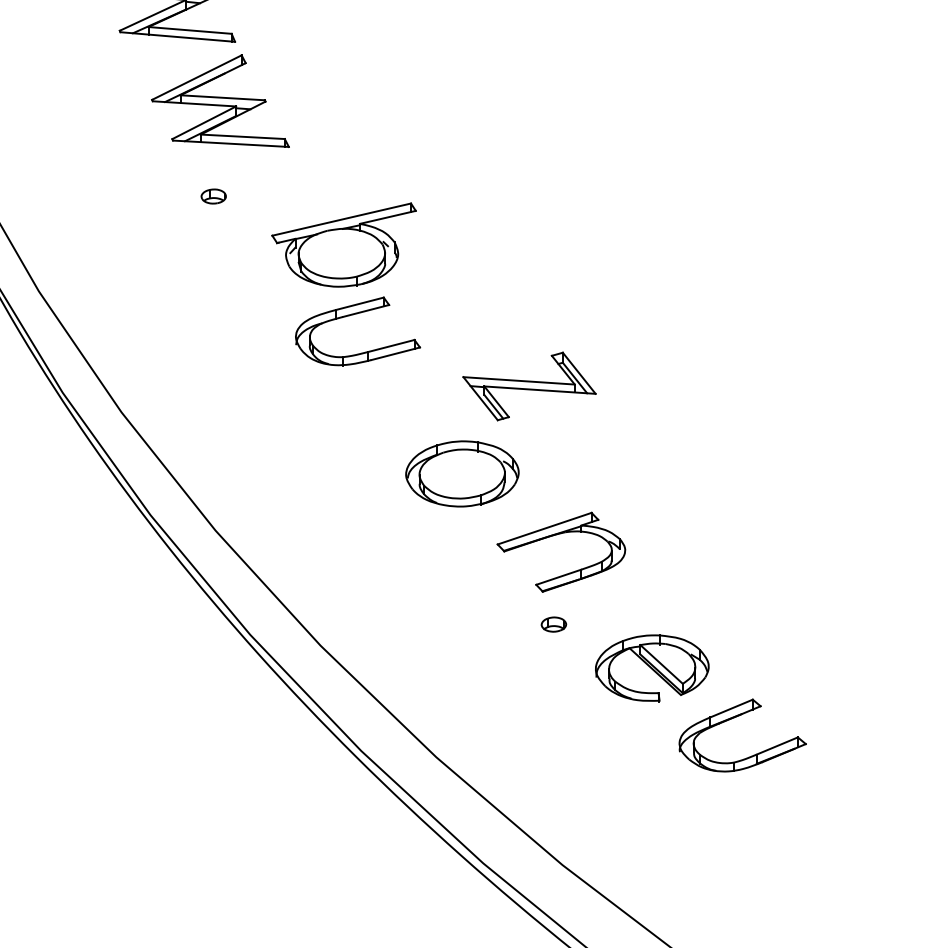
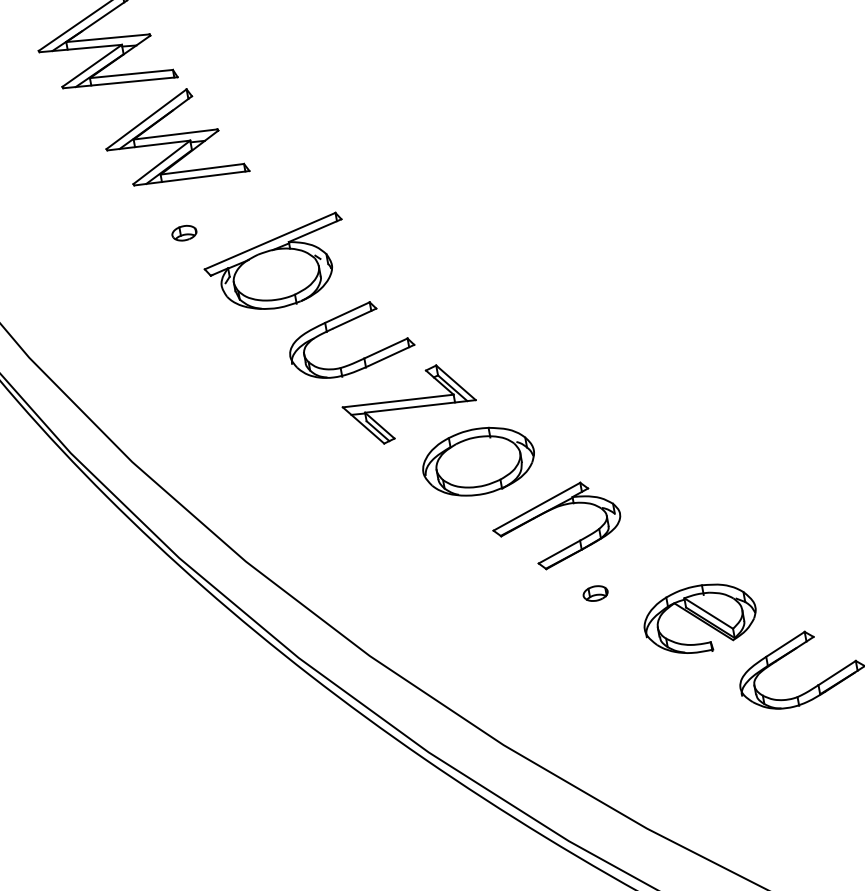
part: (343, 244) -> (276, 265), moved
part: (529, 386) -> (409, 404), moved
part: (556, 535) -> (549, 511), moved

